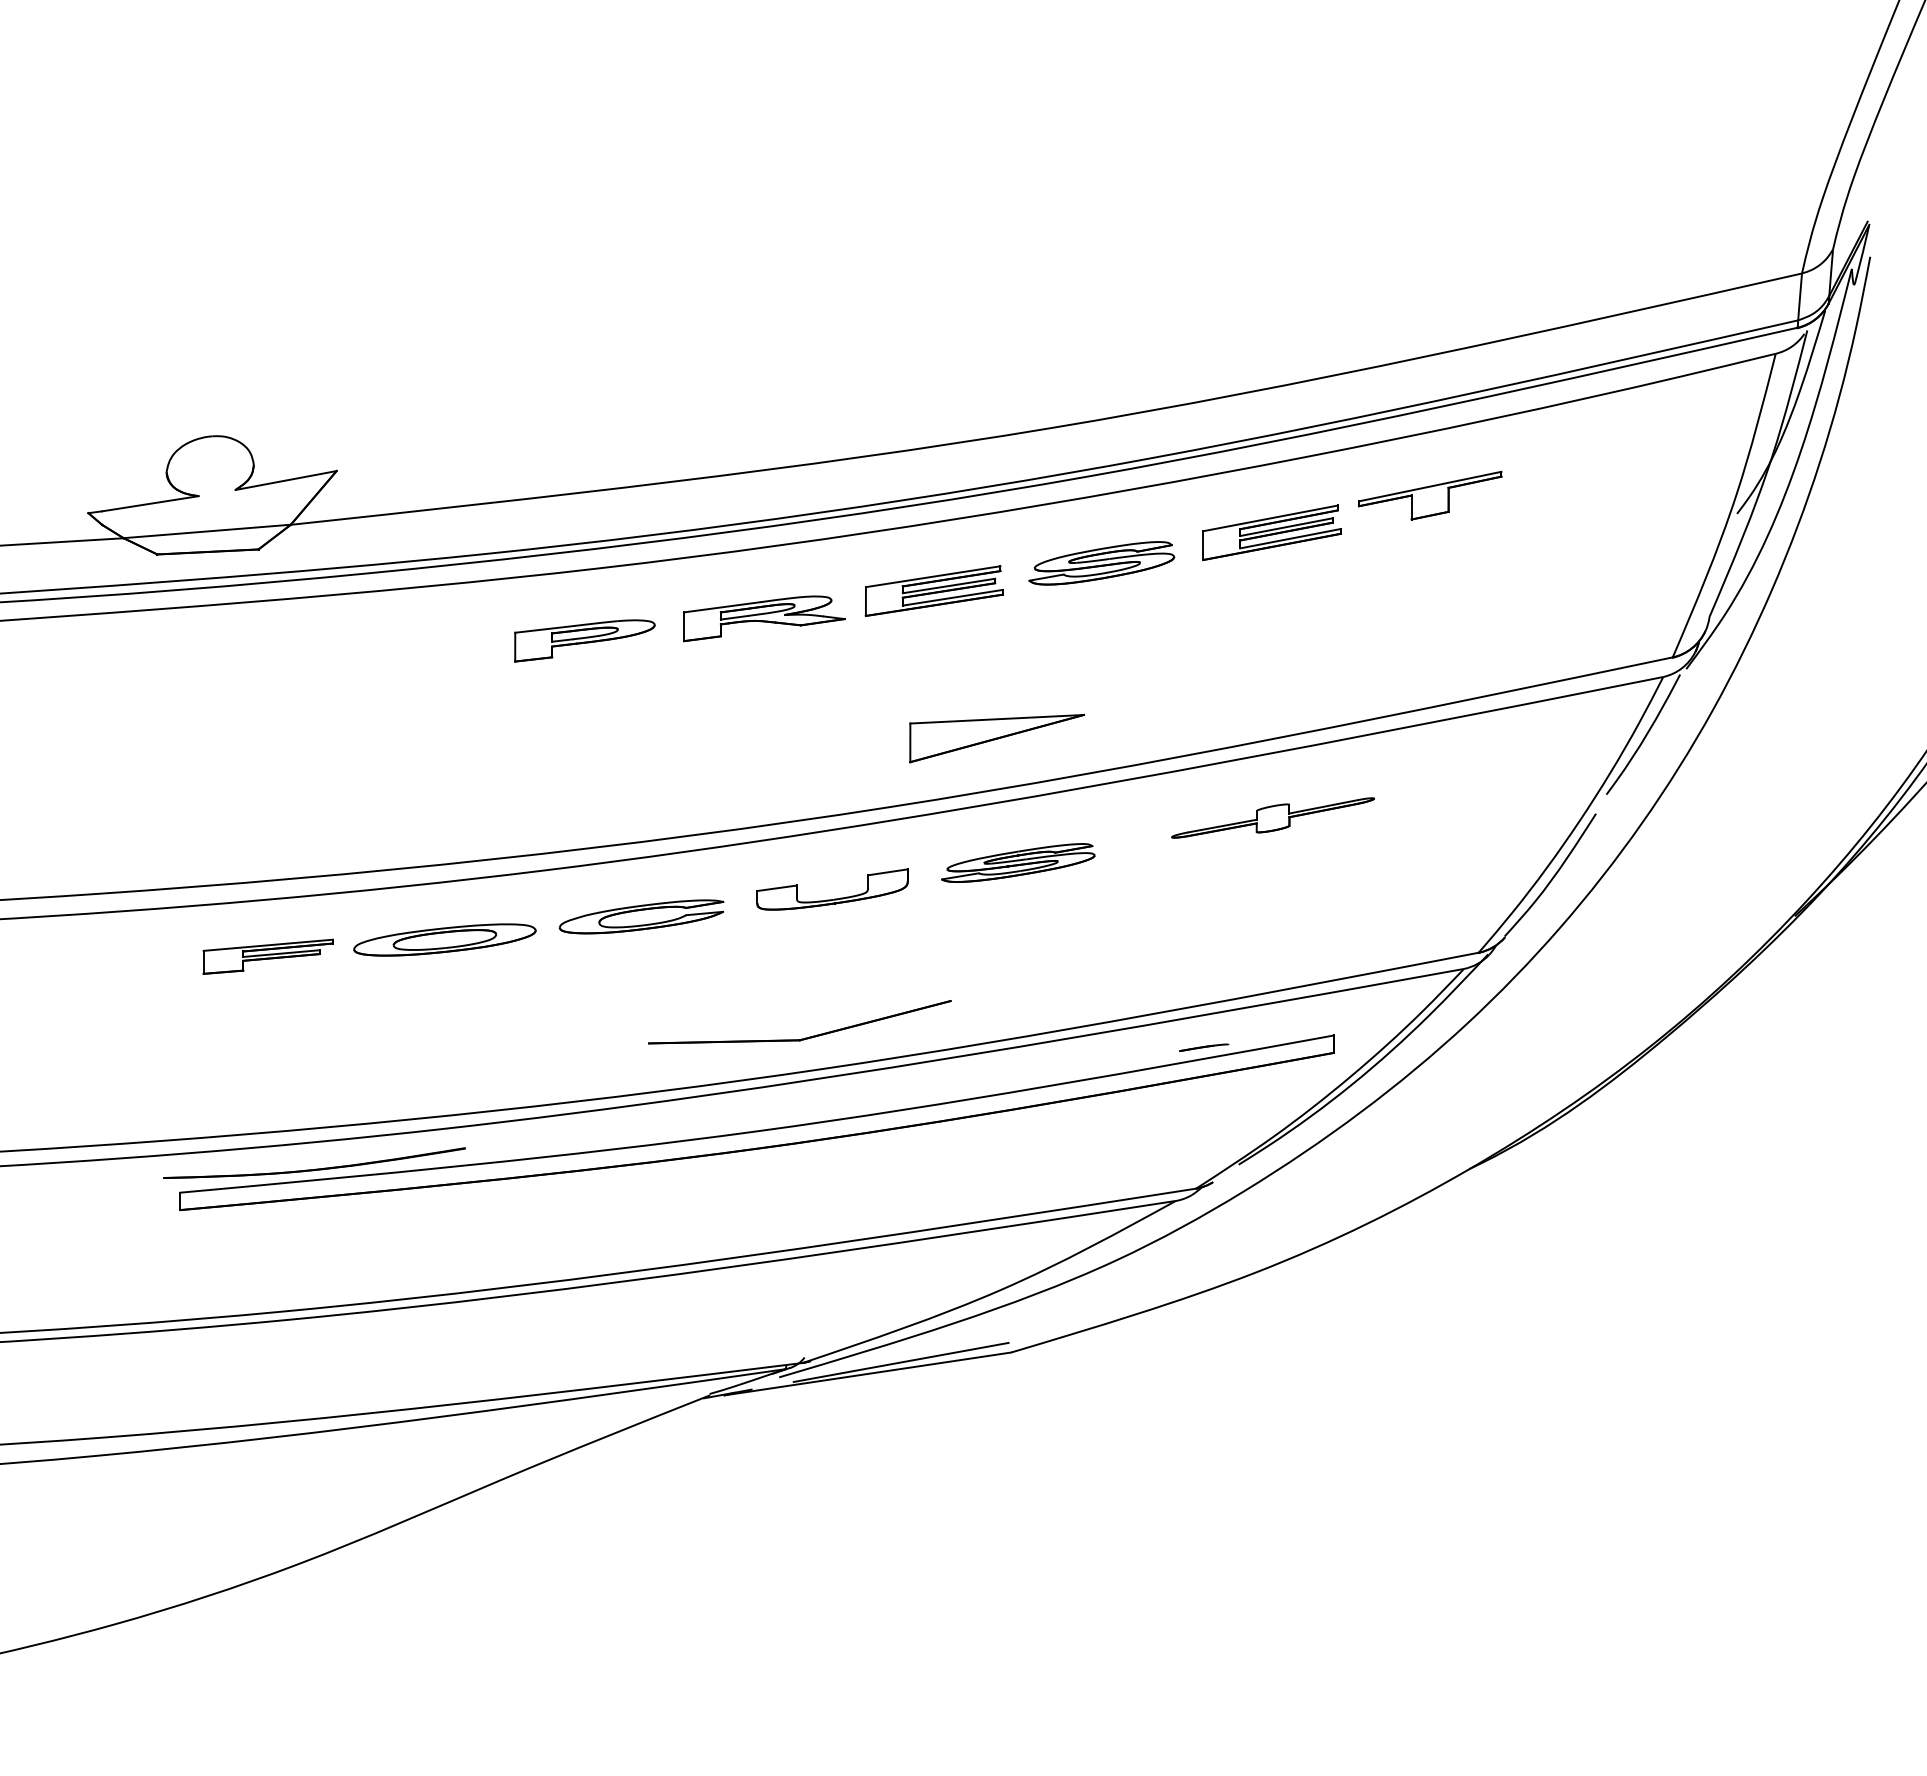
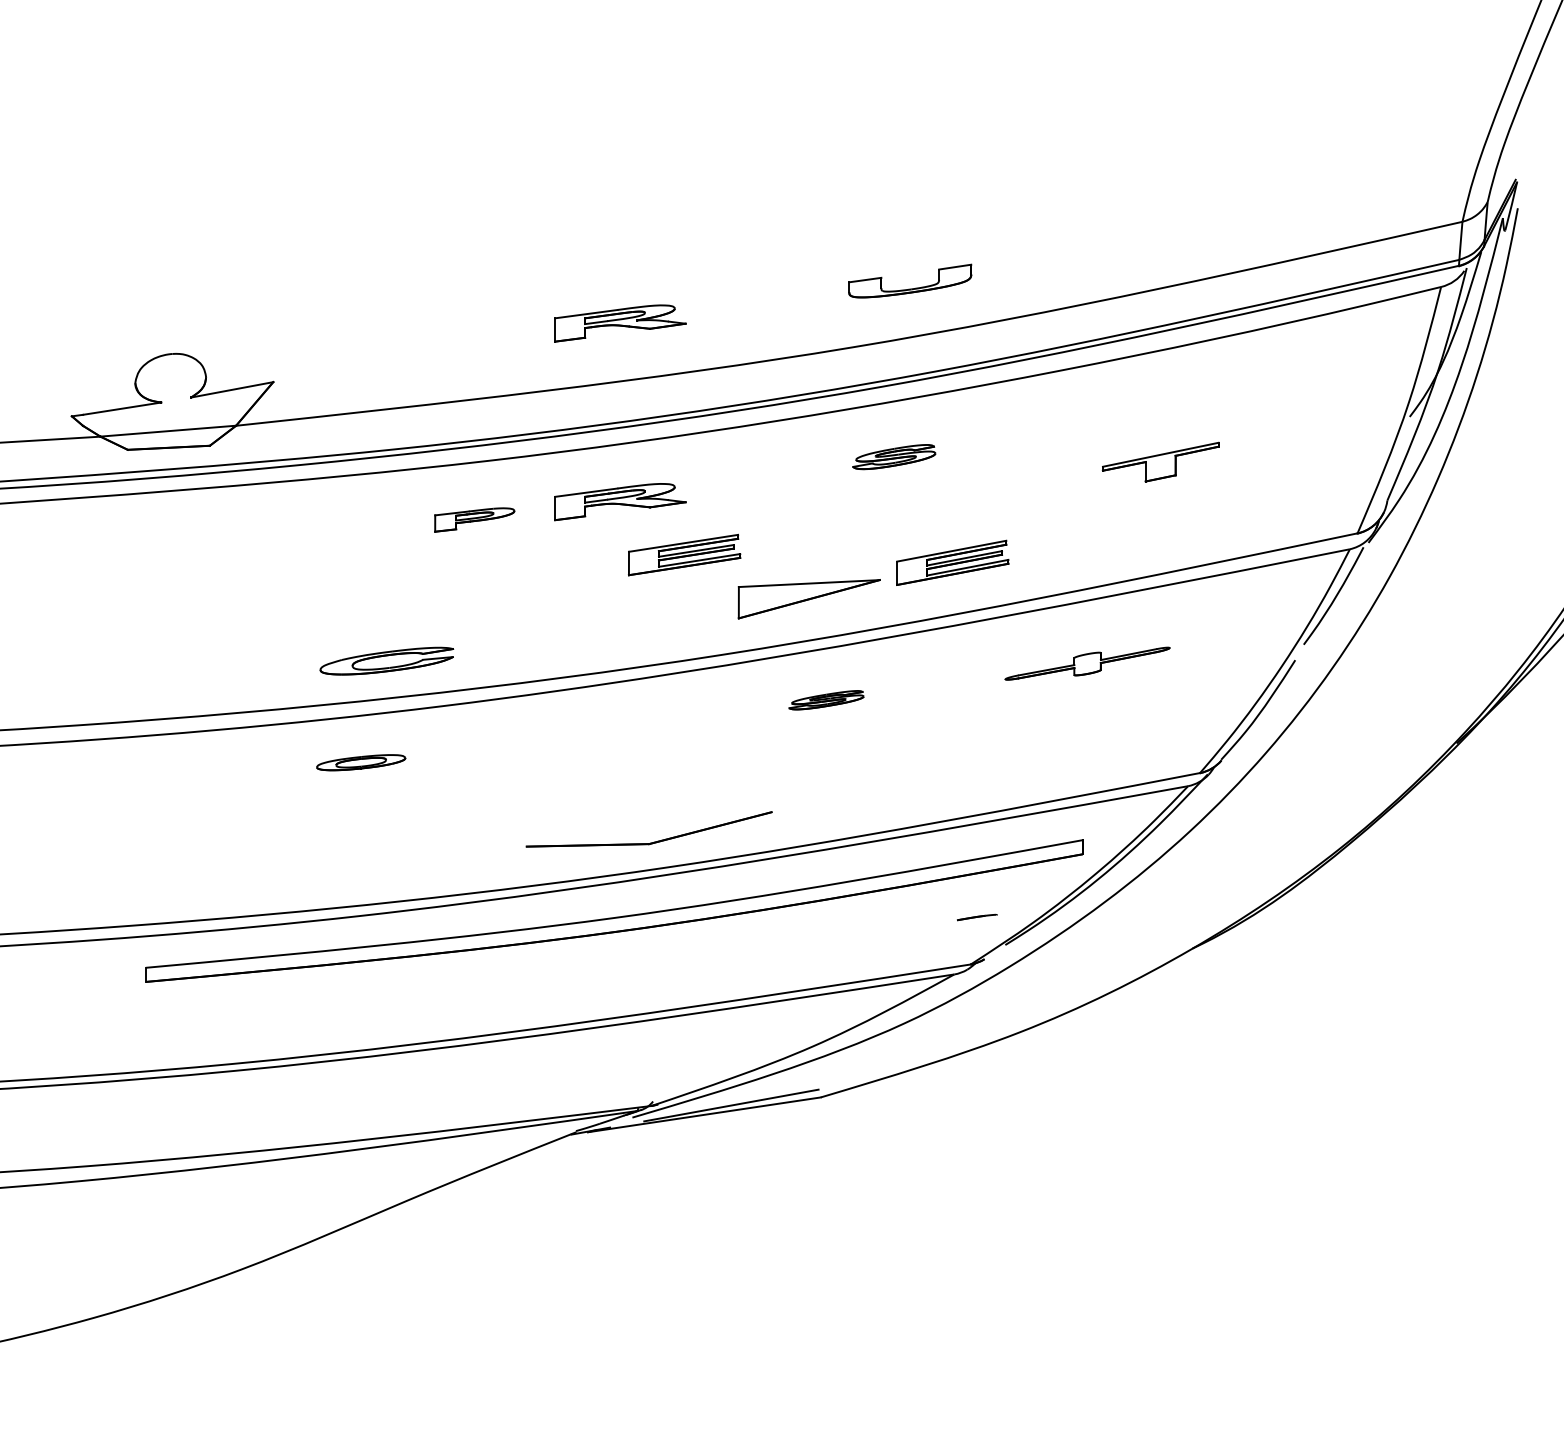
part: (764, 398) -> (620, 323), added
part: (1430, 495) -> (1160, 462), moved
part: (1271, 532) -> (952, 562), moved
part: (1101, 563) -> (893, 457), size x0.7
part: (933, 590) -> (683, 554), moved
part: (584, 640) -> (474, 519), size x0.7
part: (1272, 817) -> (1087, 663), moved
part: (1018, 862) -> (826, 699), size x0.6
part: (834, 898) -> (911, 288), moved
part: (641, 916) -> (386, 660), moved
part: (444, 939) -> (360, 762), size x0.6
part: (267, 956) -> (217, 776), removed
line: (1204, 1047) -> (977, 917), moved
part: (315, 1168) -> (256, 948), removed

